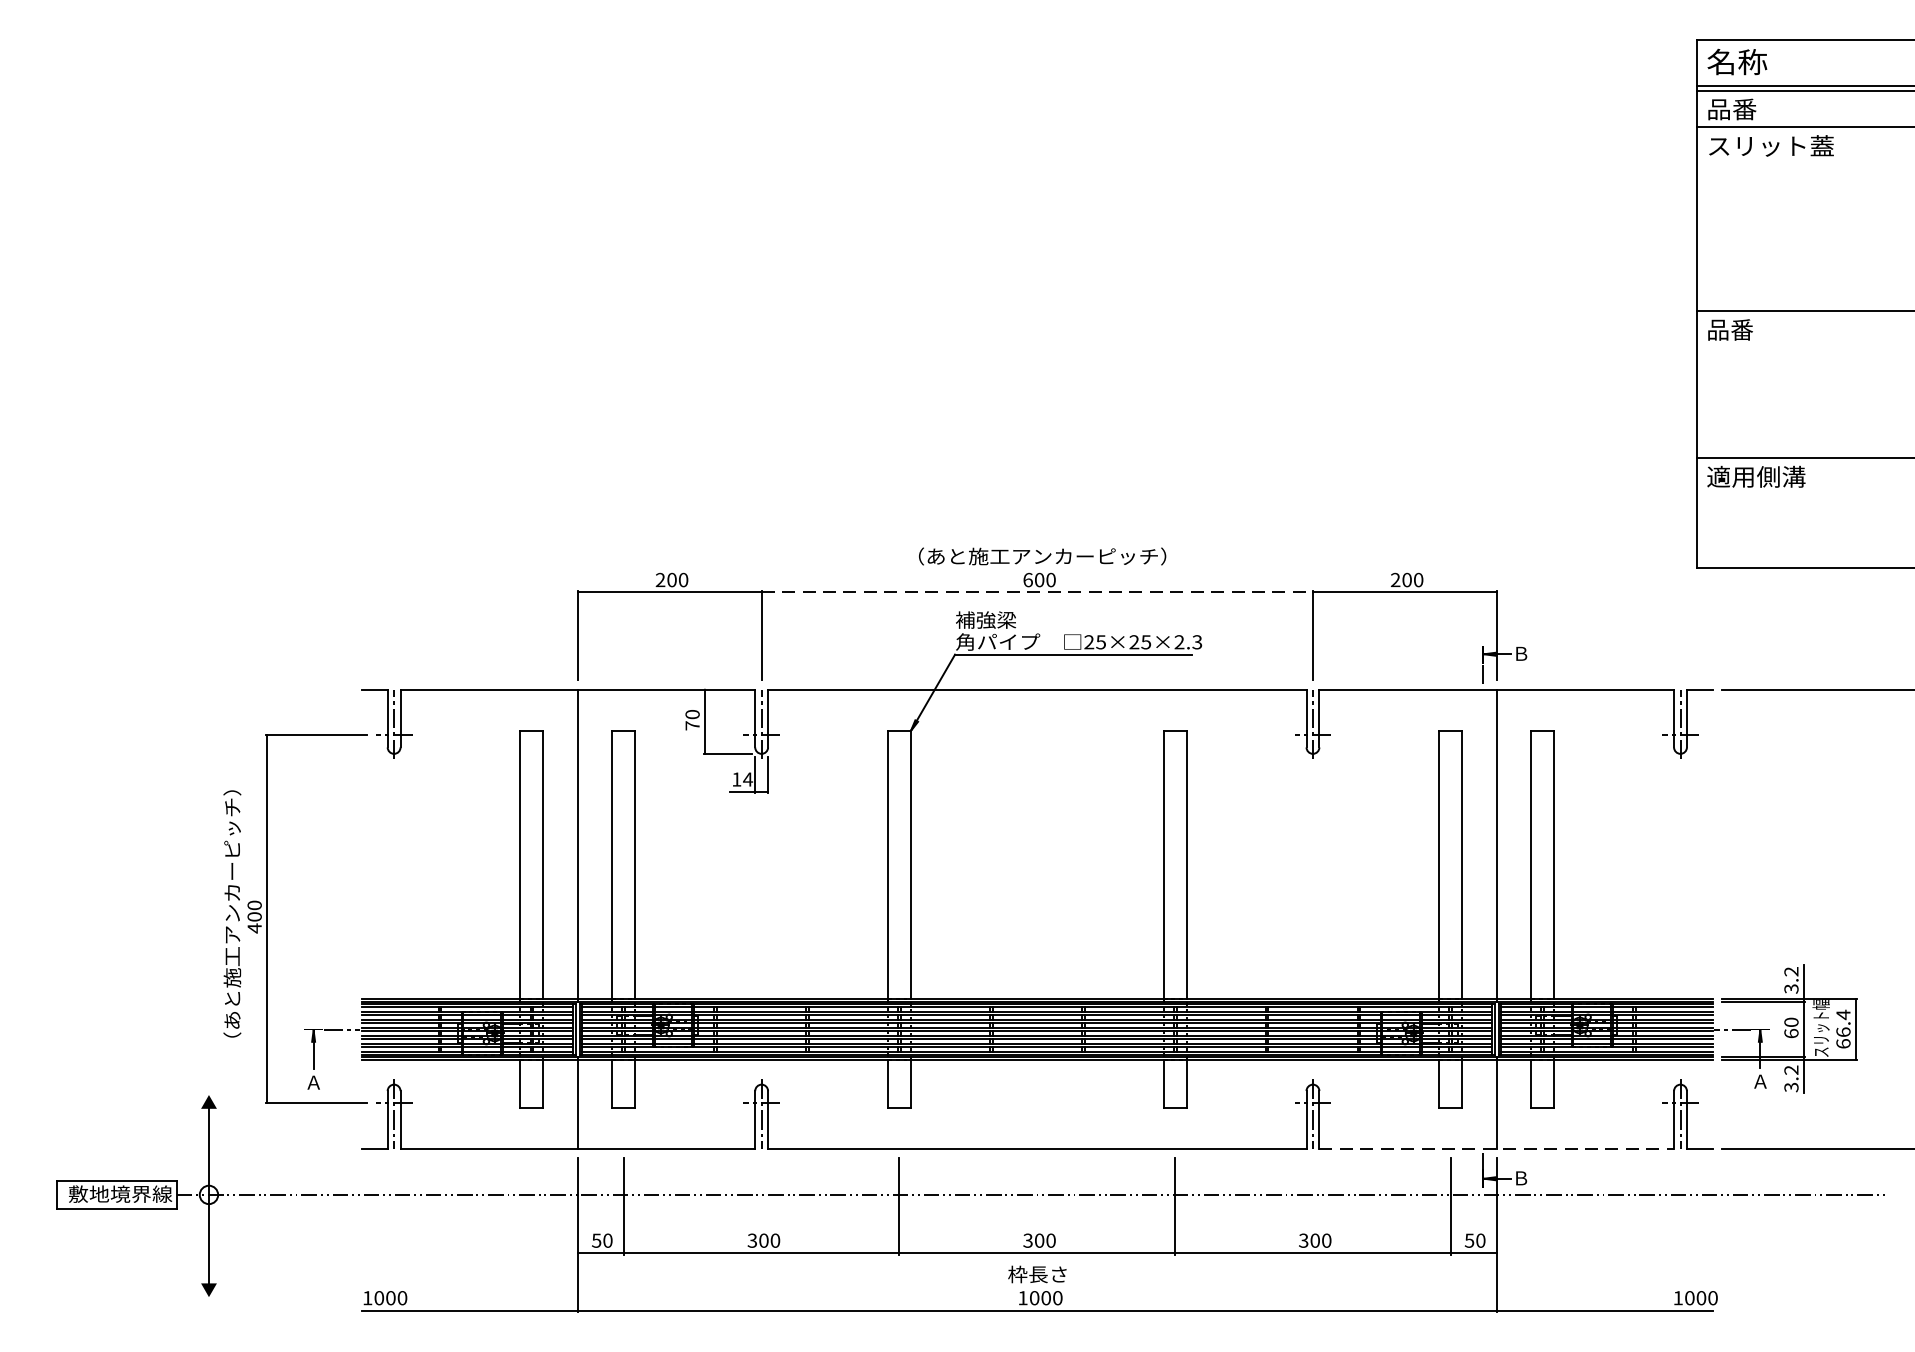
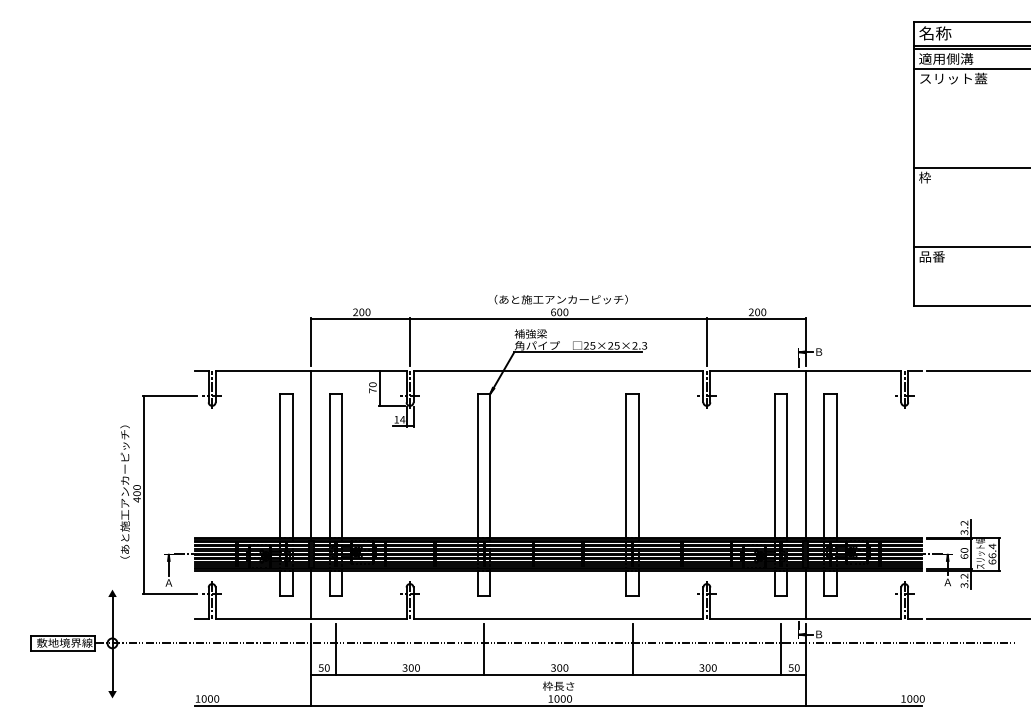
text: (1758, 108) -> (946, 58), 品番 -> 適用側溝
text: (1730, 329) -> (931, 177), 品番 -> 枠
text: (1756, 476) -> (945, 256), 適用側溝 -> 品番
line: (1037, 593) -> (558, 319), dashed -> solid
line: (1498, 1148) -> (806, 618), dashed -> solid

